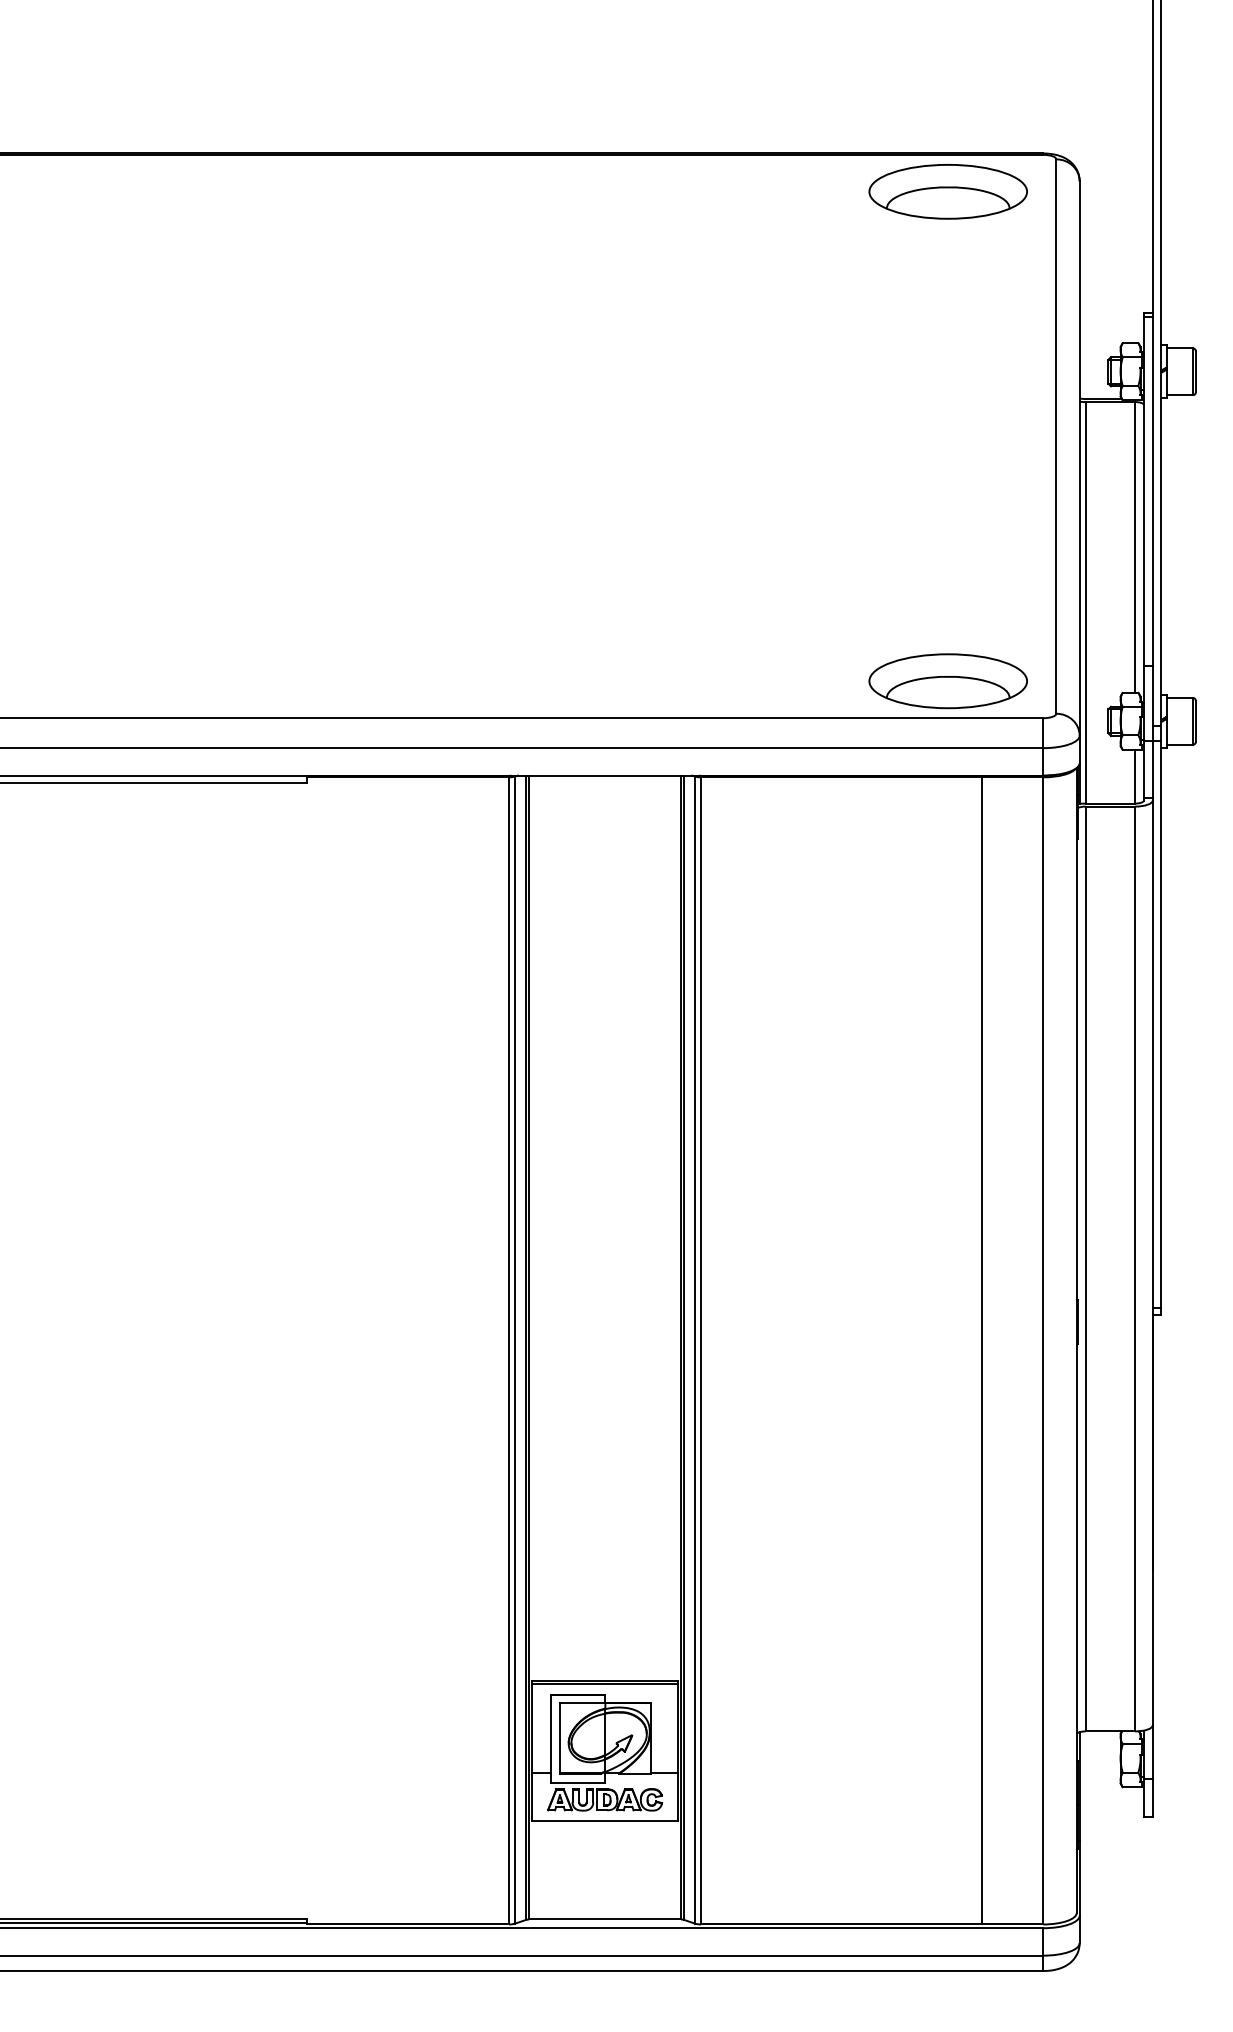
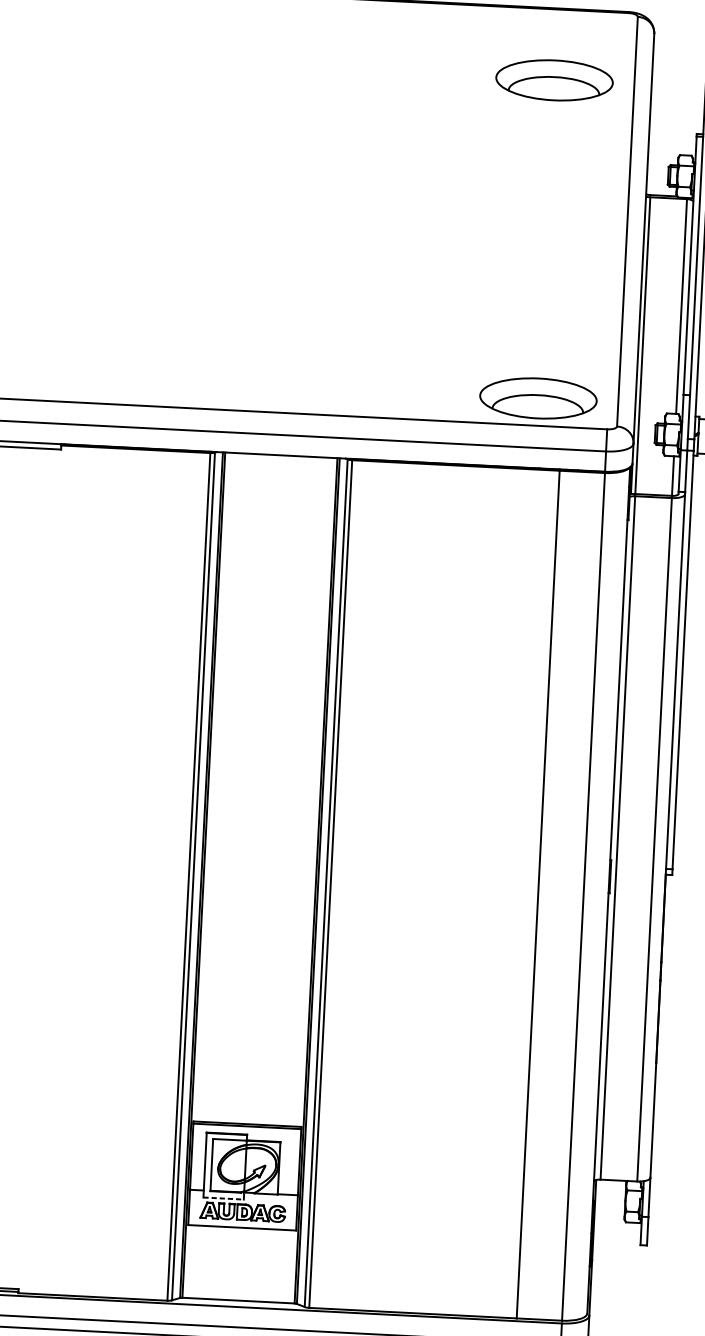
part: (947, 191) -> (554, 80), moved
line: (578, 1782) -> (223, 1198), solid -> dashed

